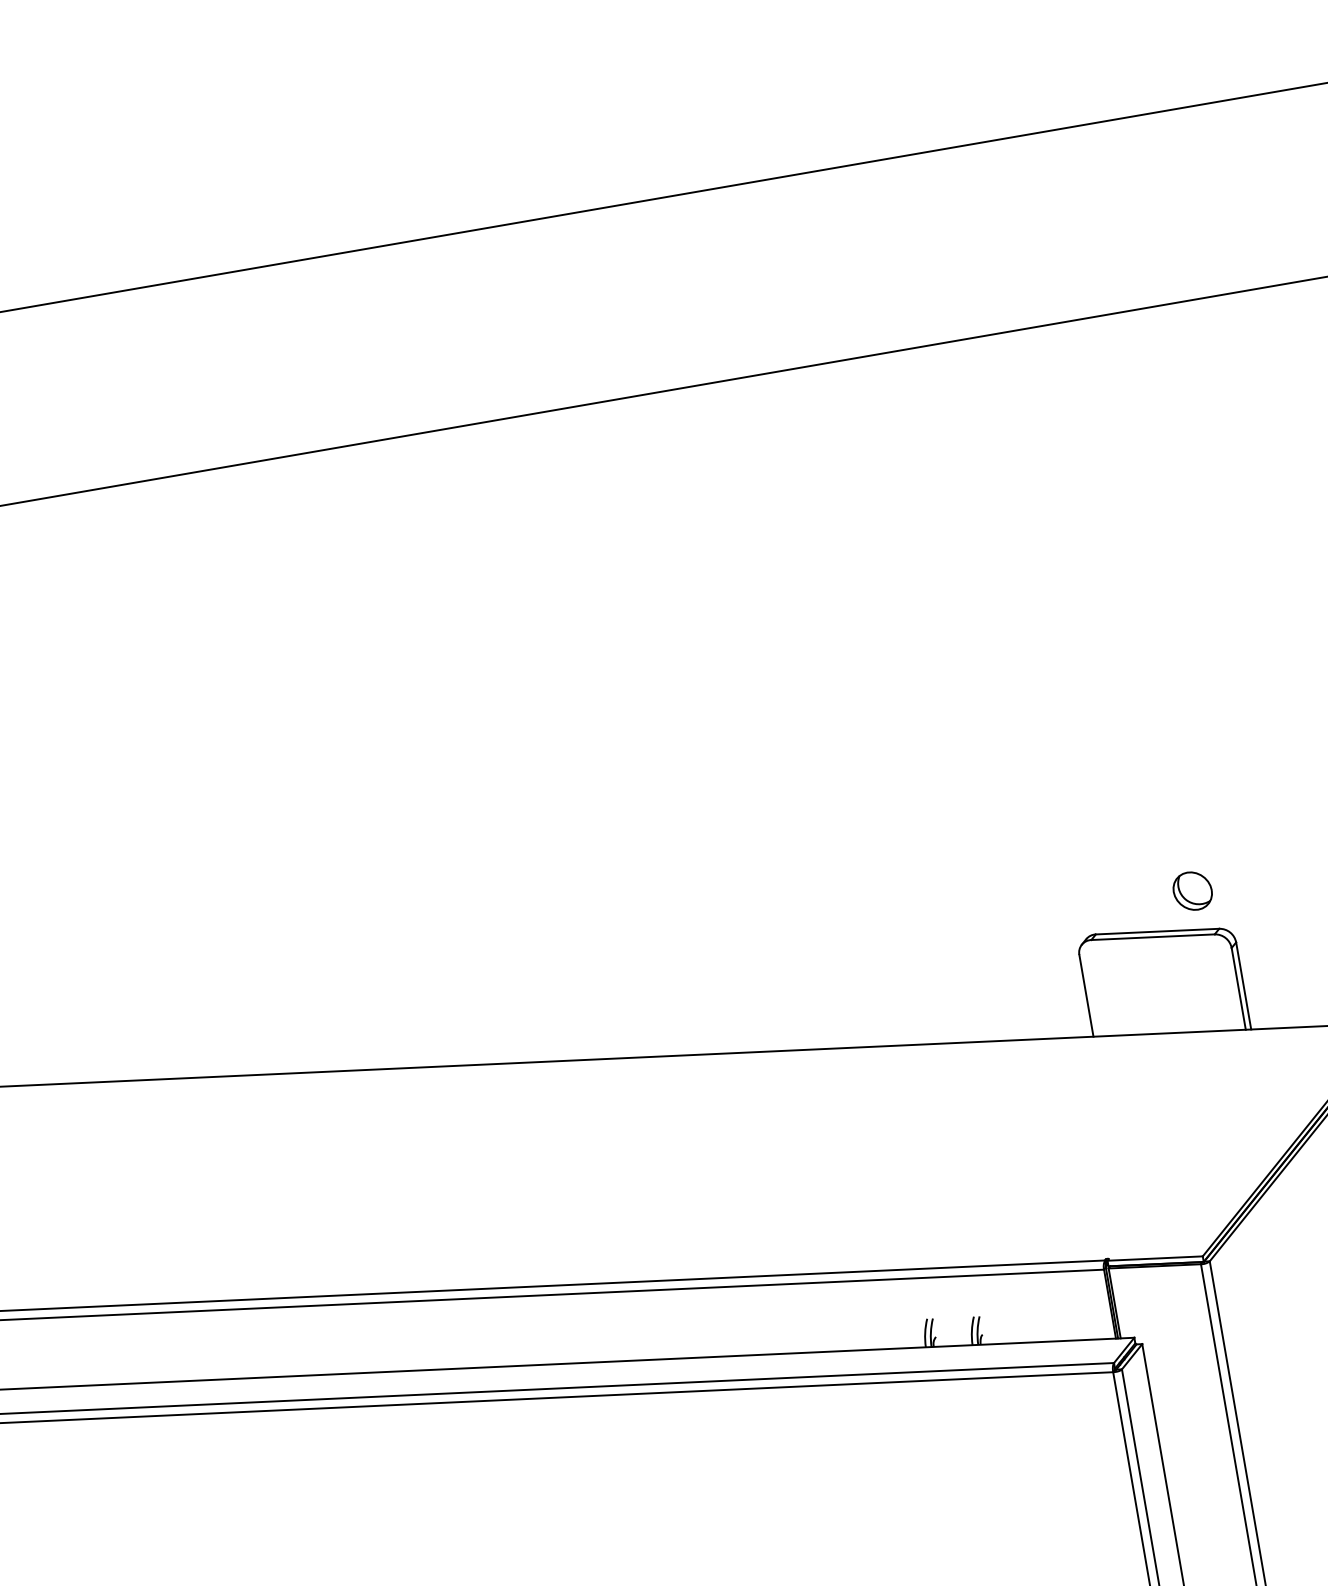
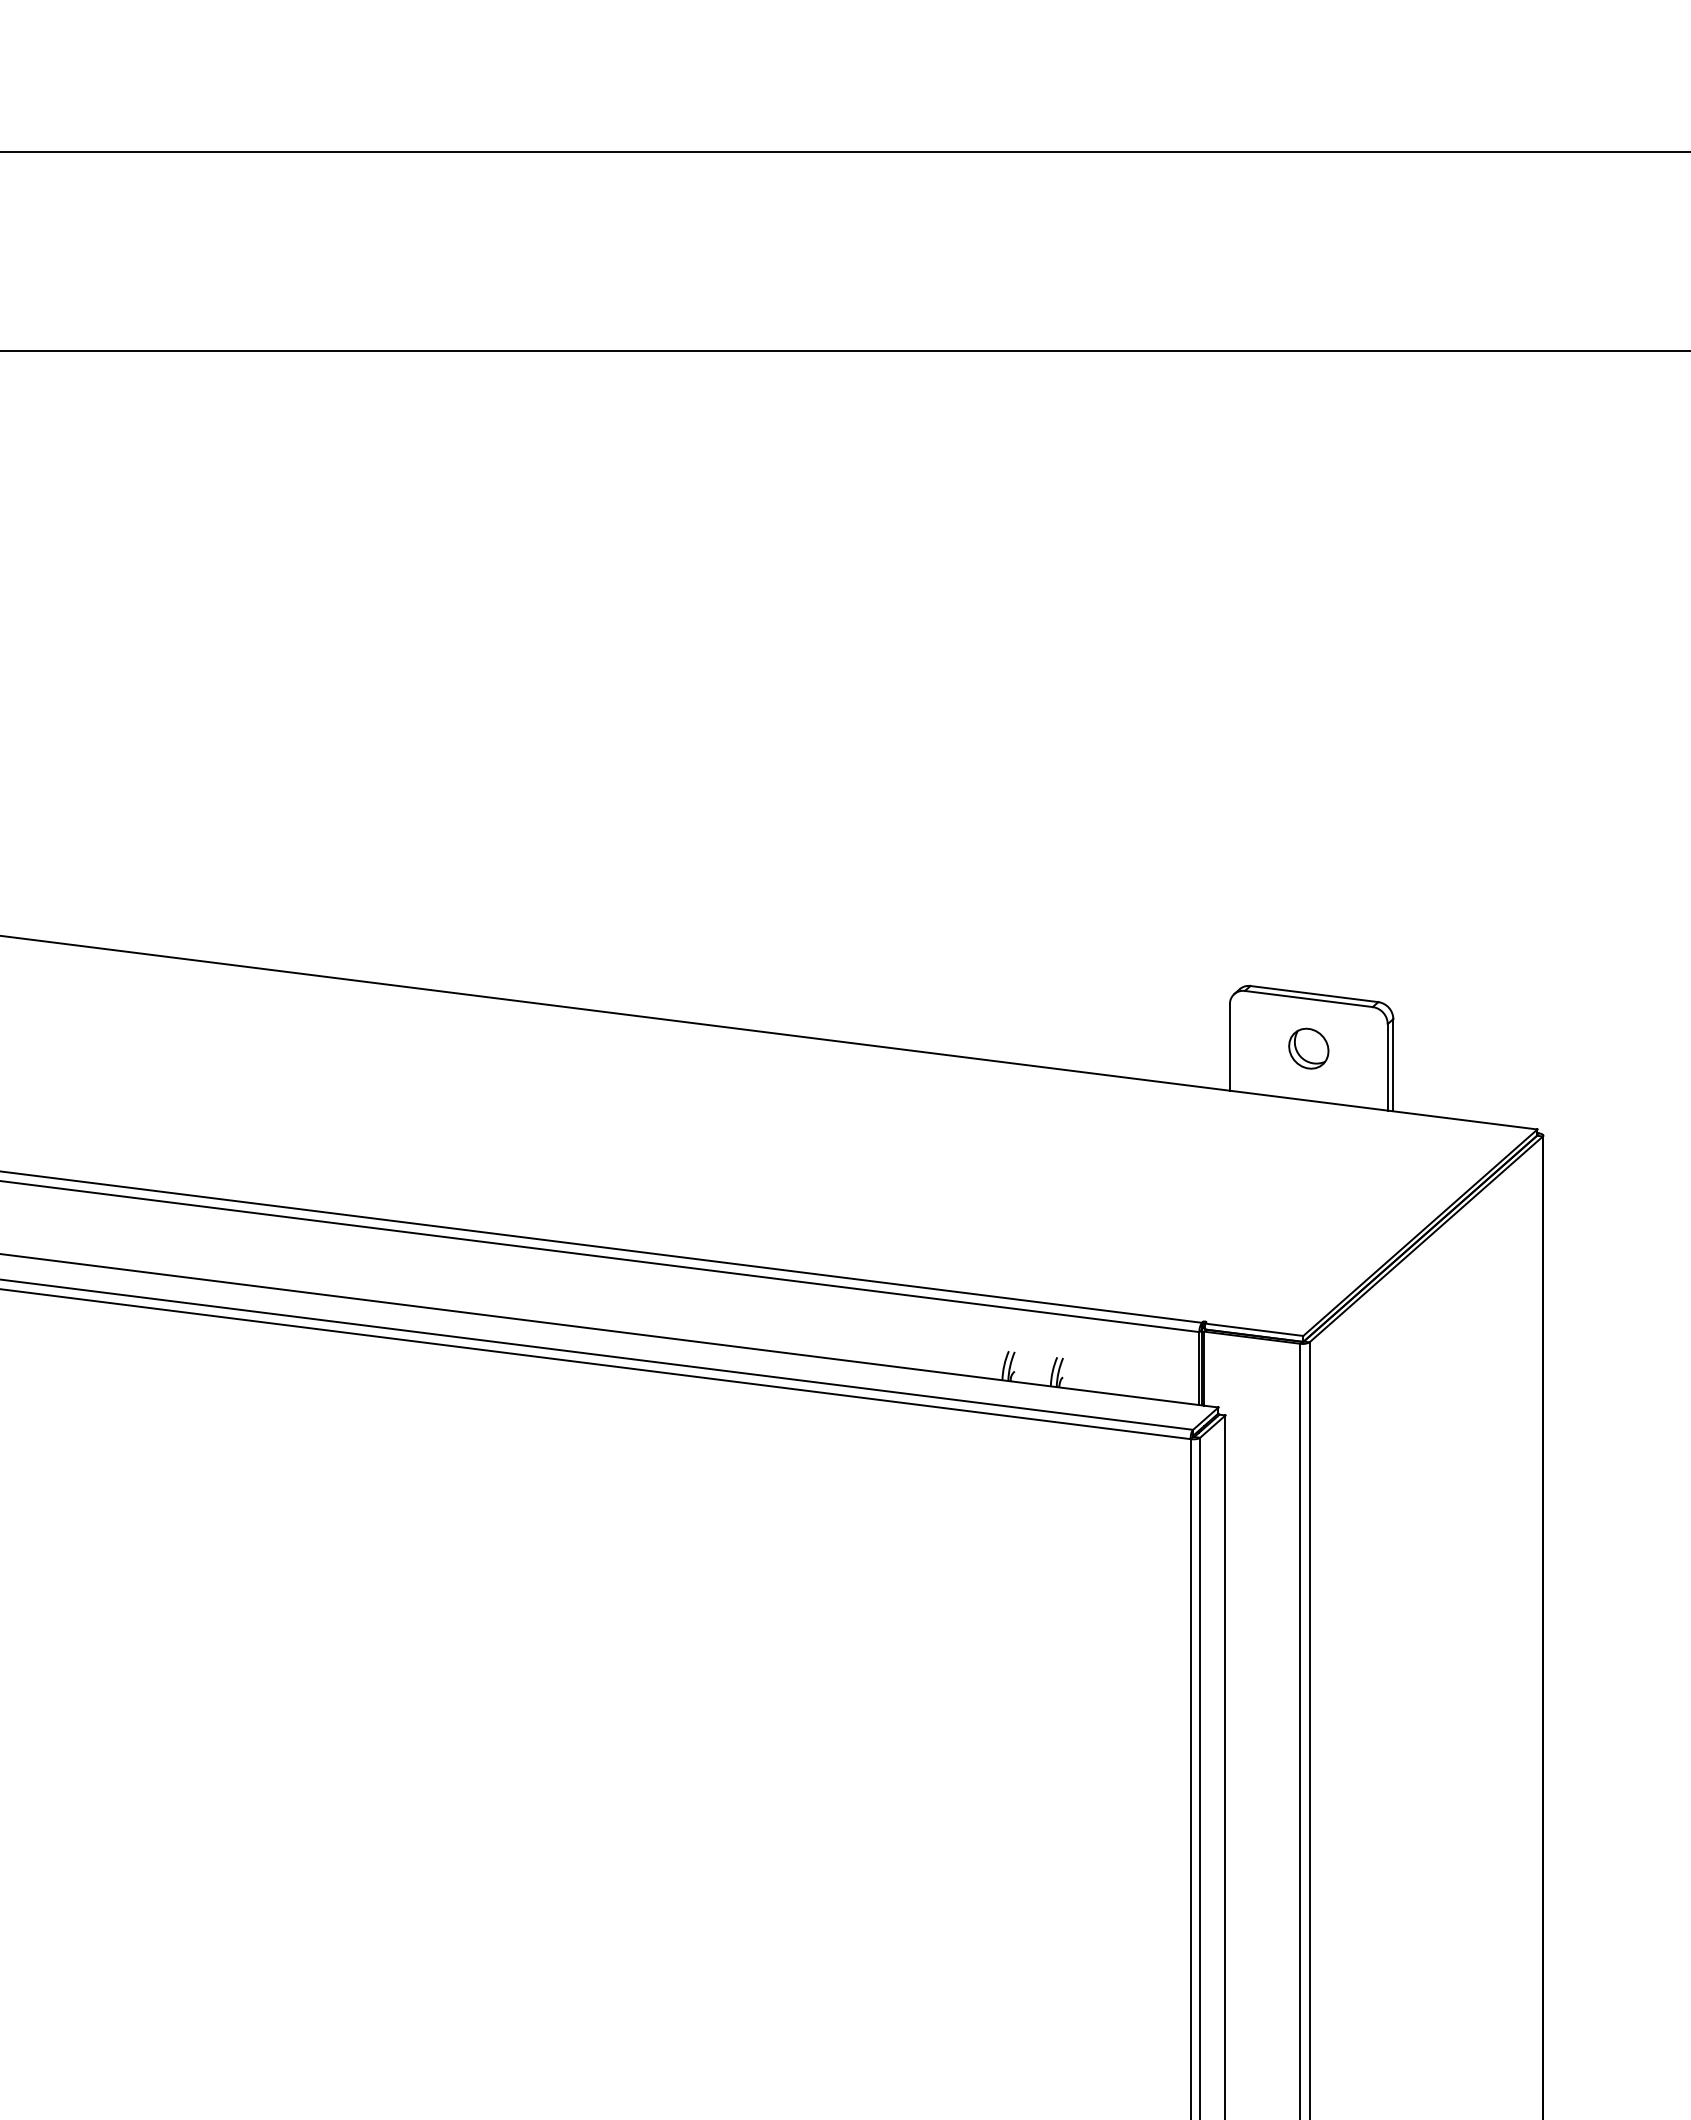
part: (1192, 891) -> (1308, 1048), moved

